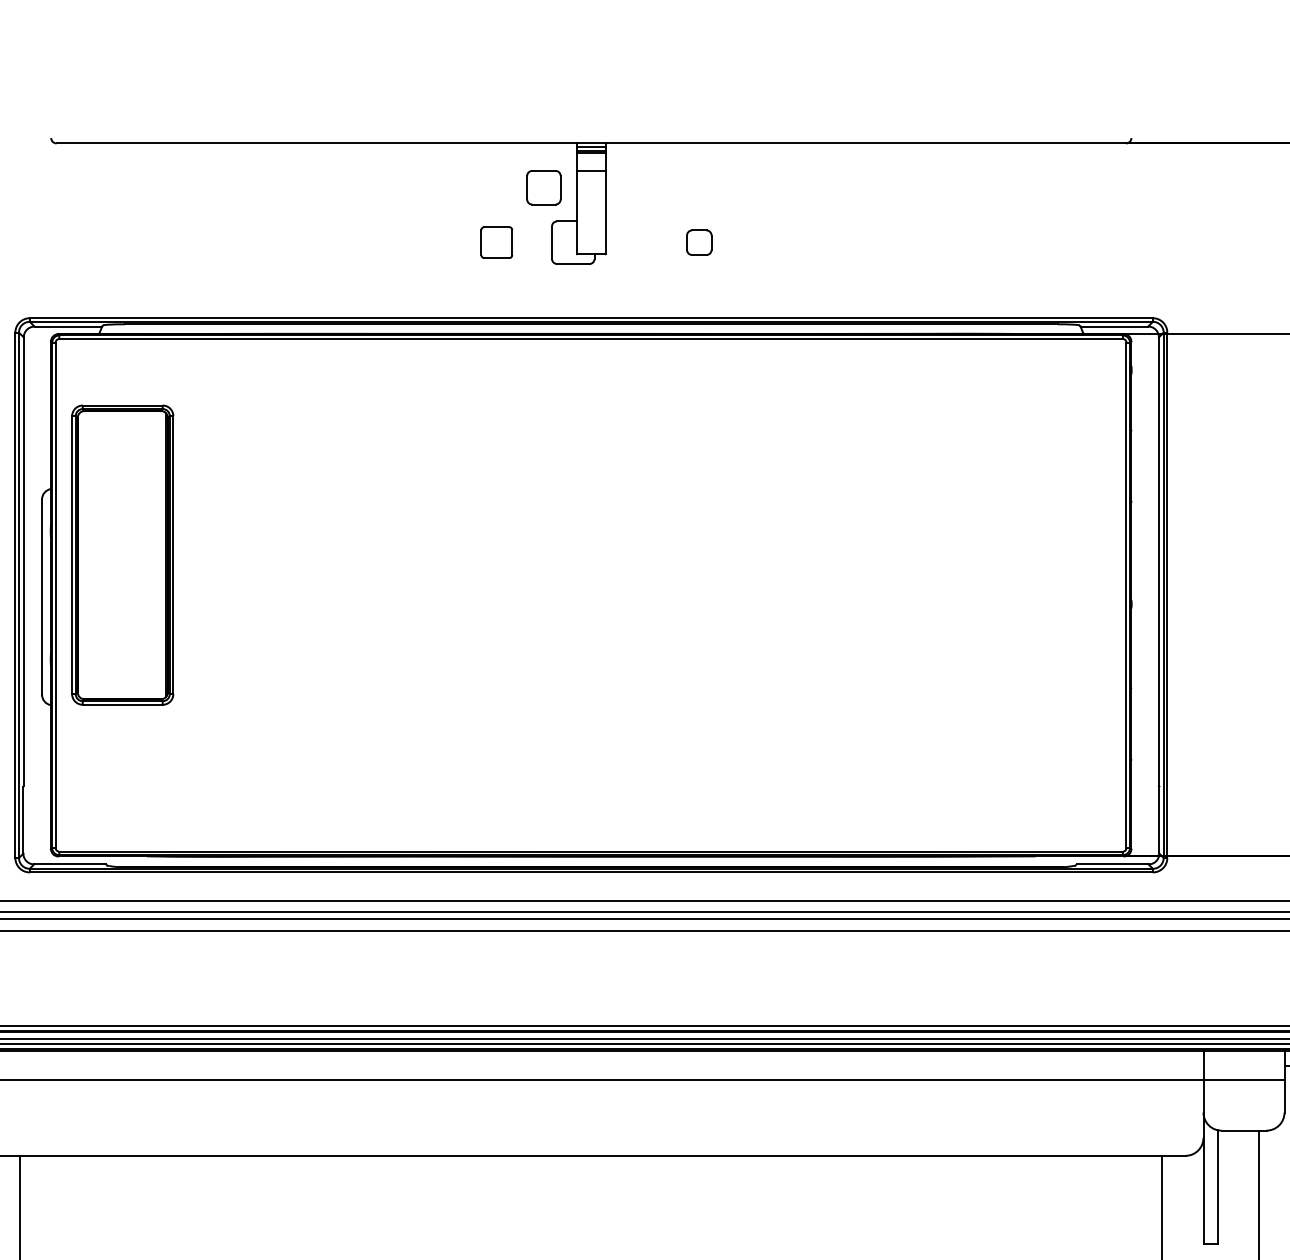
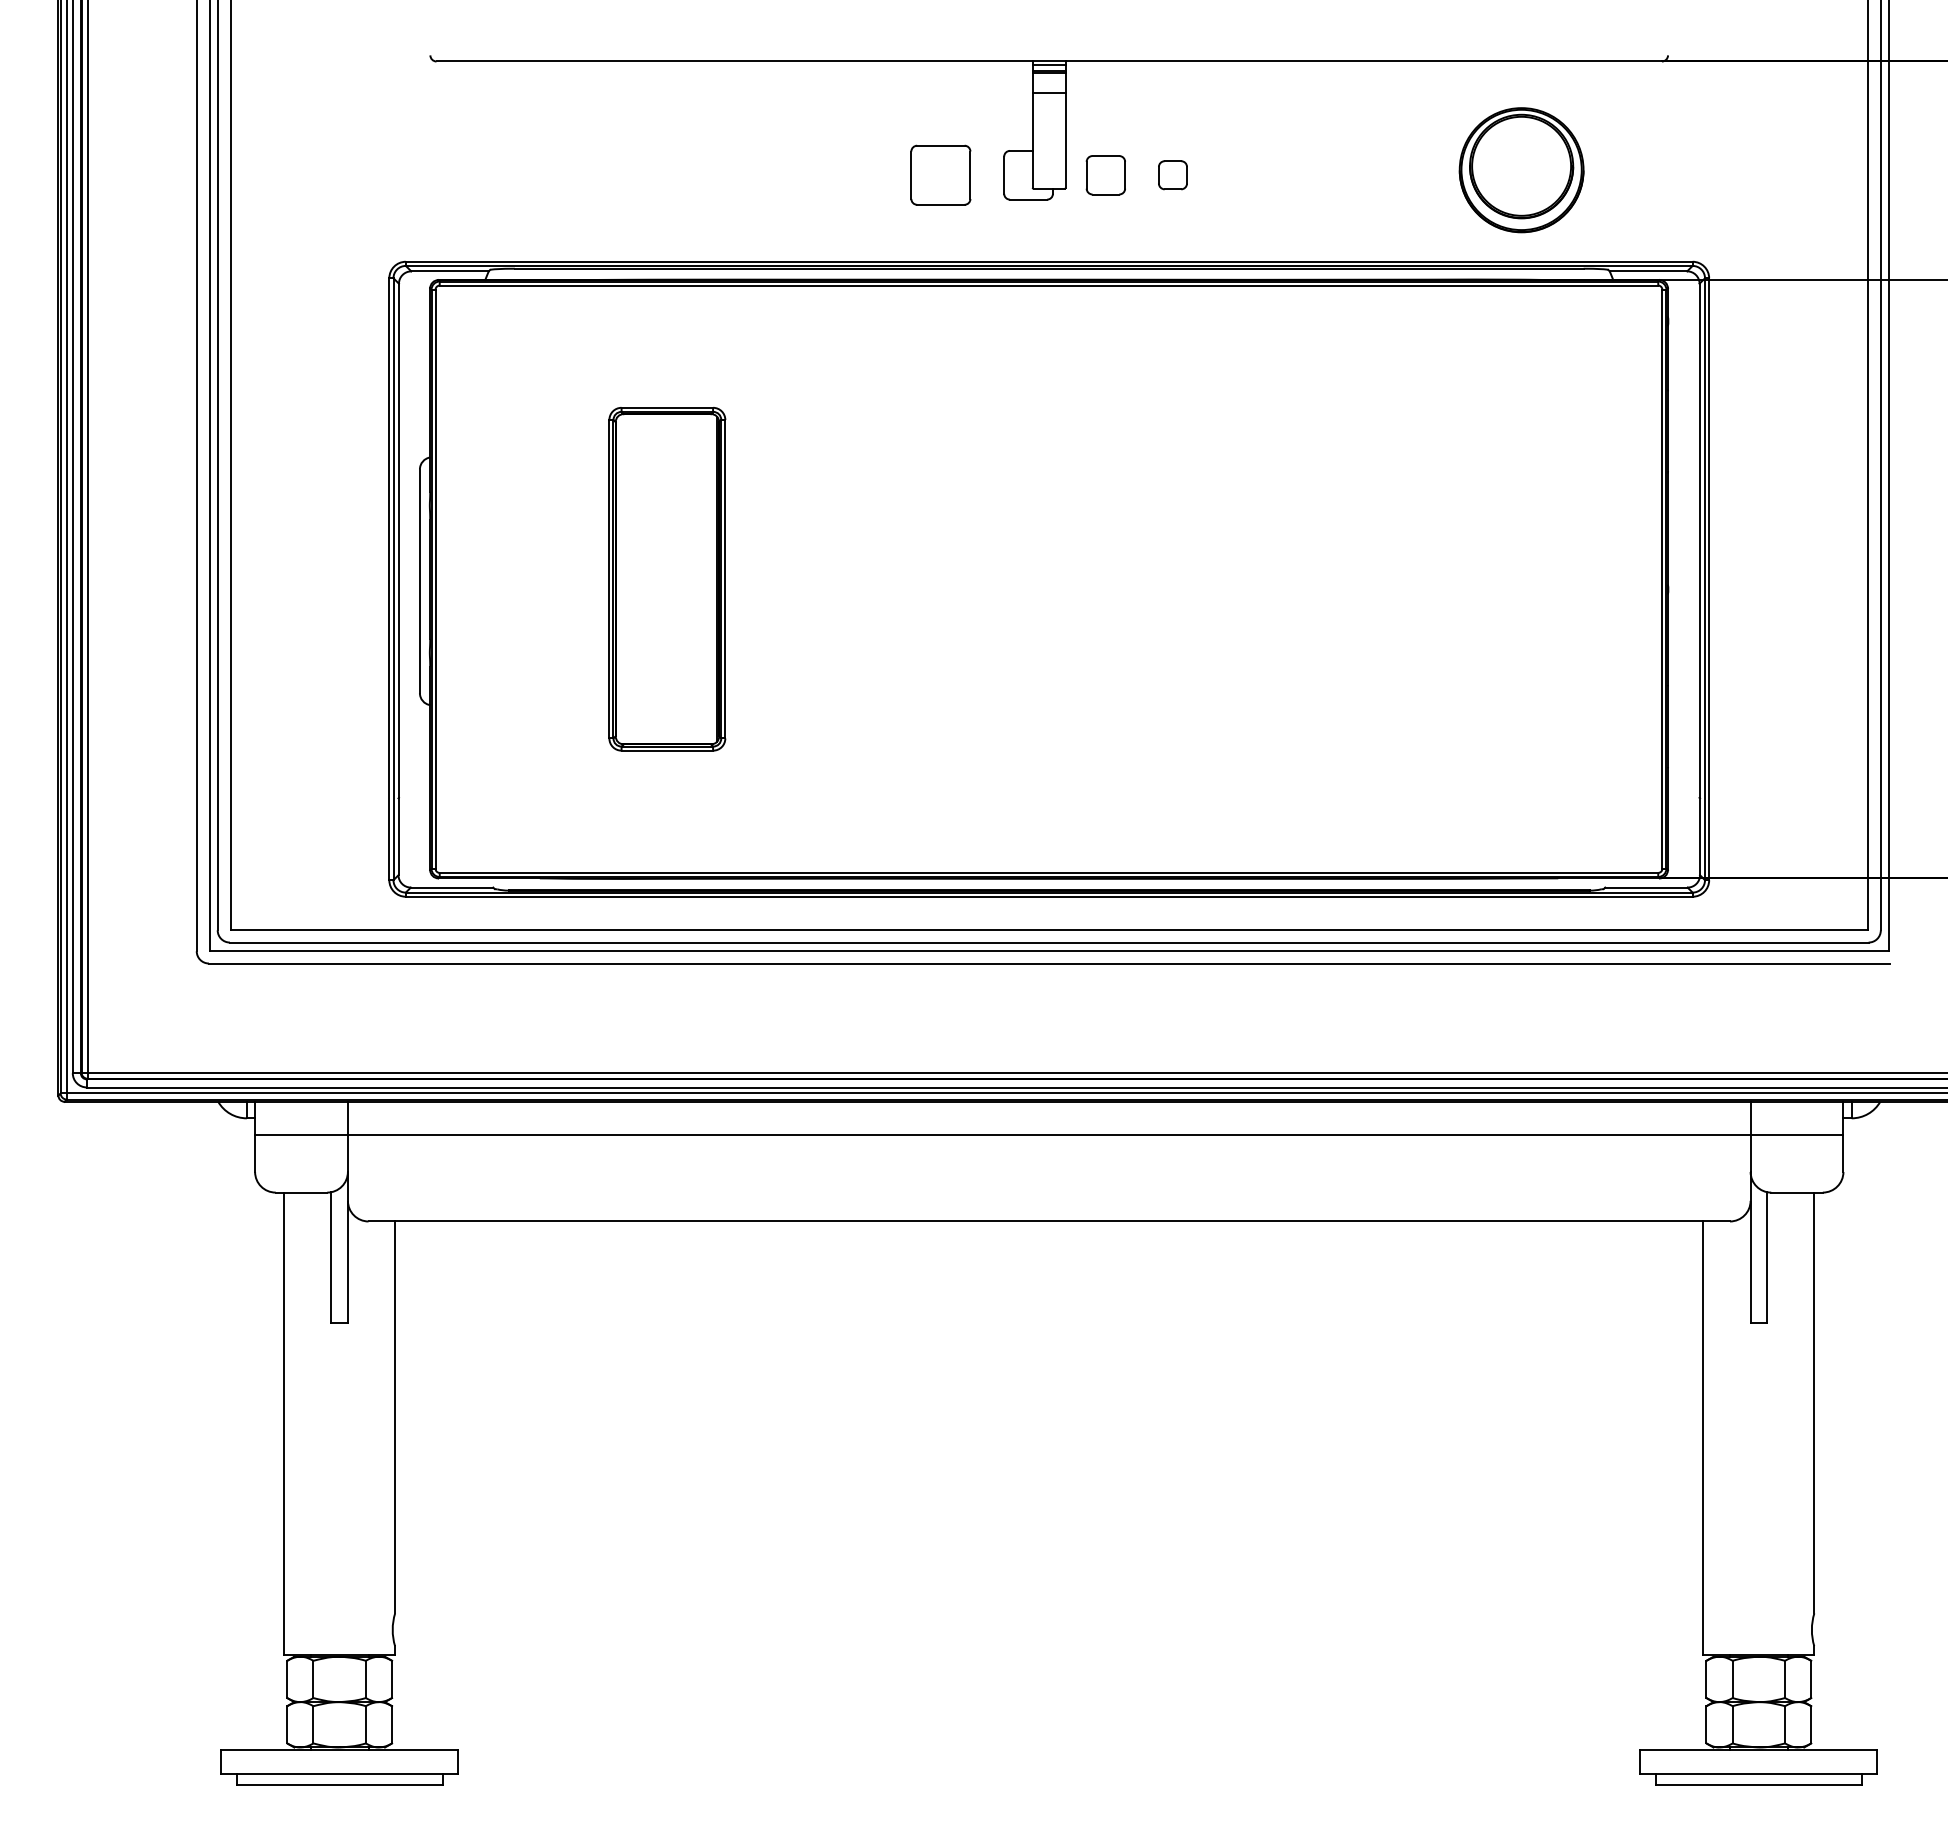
part: (543, 187) -> (1105, 175), moved
part: (1003, 238) -> (1521, 170), added
part: (496, 242) -> (940, 174), size x1.67
part: (122, 555) -> (667, 579), moved

